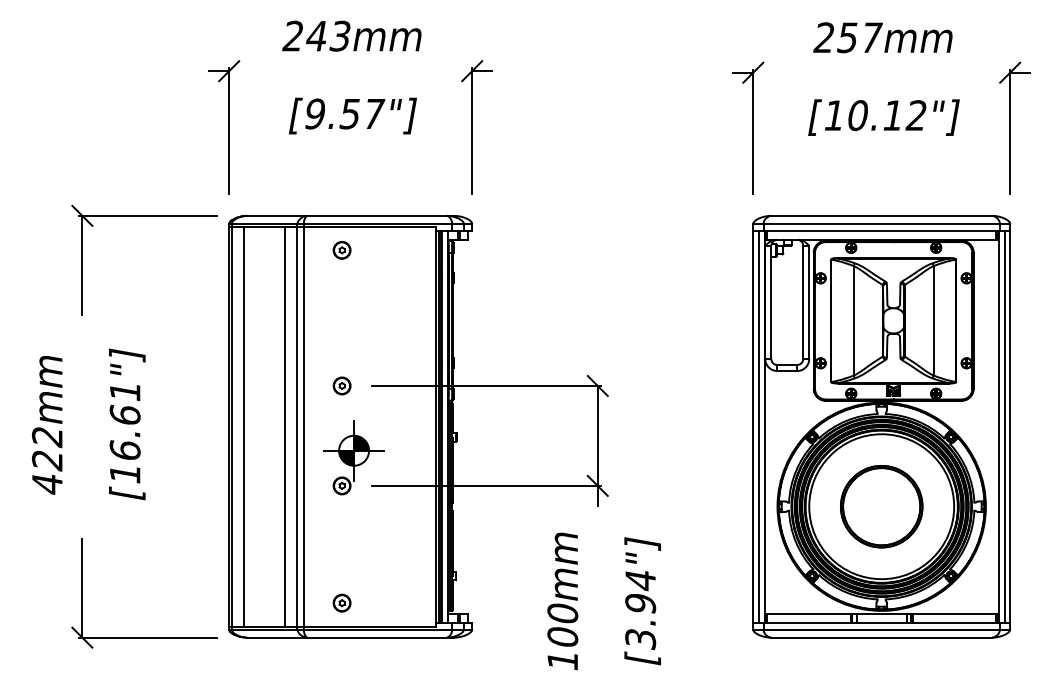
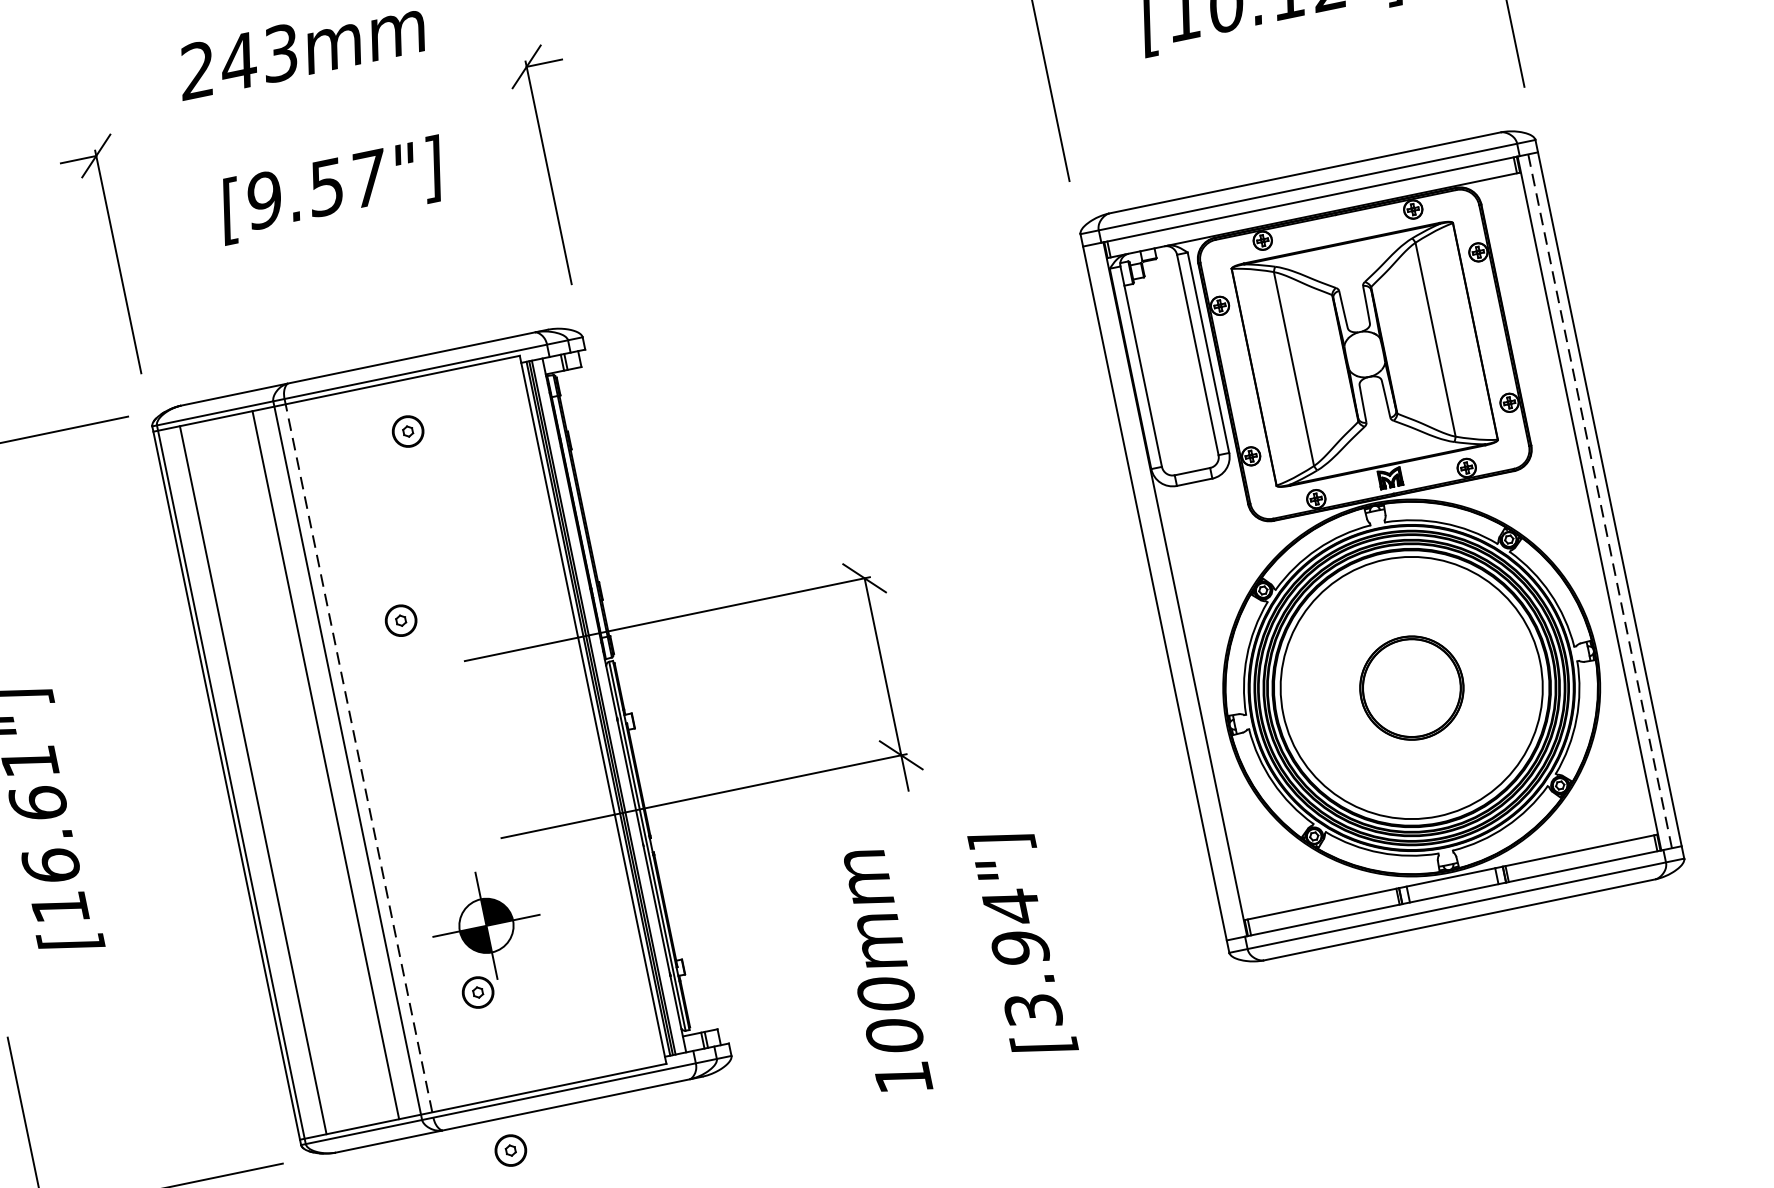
part: (341, 250) -> (407, 432), moved
part: (341, 385) -> (399, 620), moved
line: (303, 426) -> (358, 758), solid -> dashed
line: (758, 426) -> (1164, 591), removed
line: (1004, 426) -> (1599, 500), solid -> dashed
part: (353, 457) -> (487, 938), moved
part: (881, 506) -> (1411, 687), size x0.7
part: (341, 602) -> (509, 1149), moved

